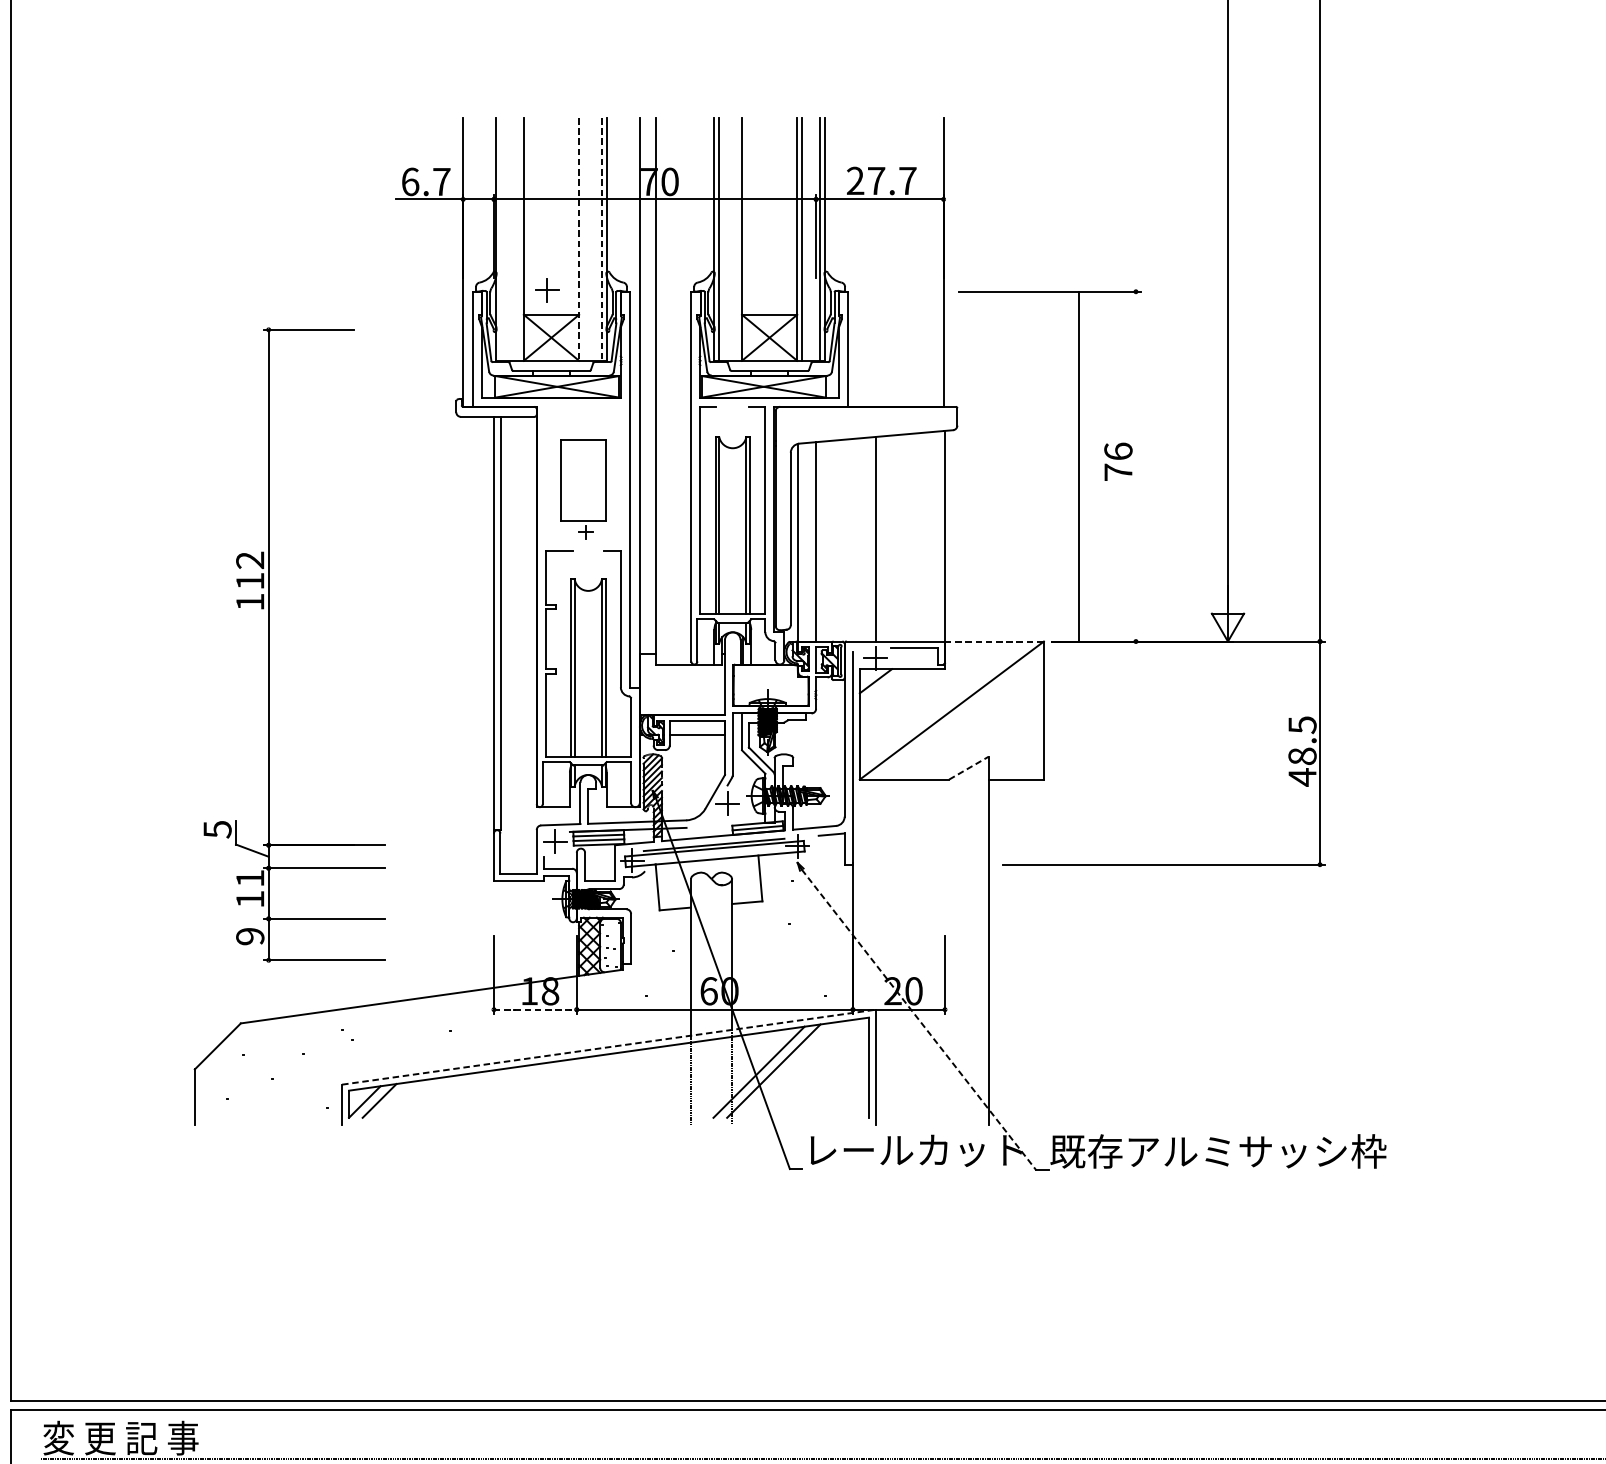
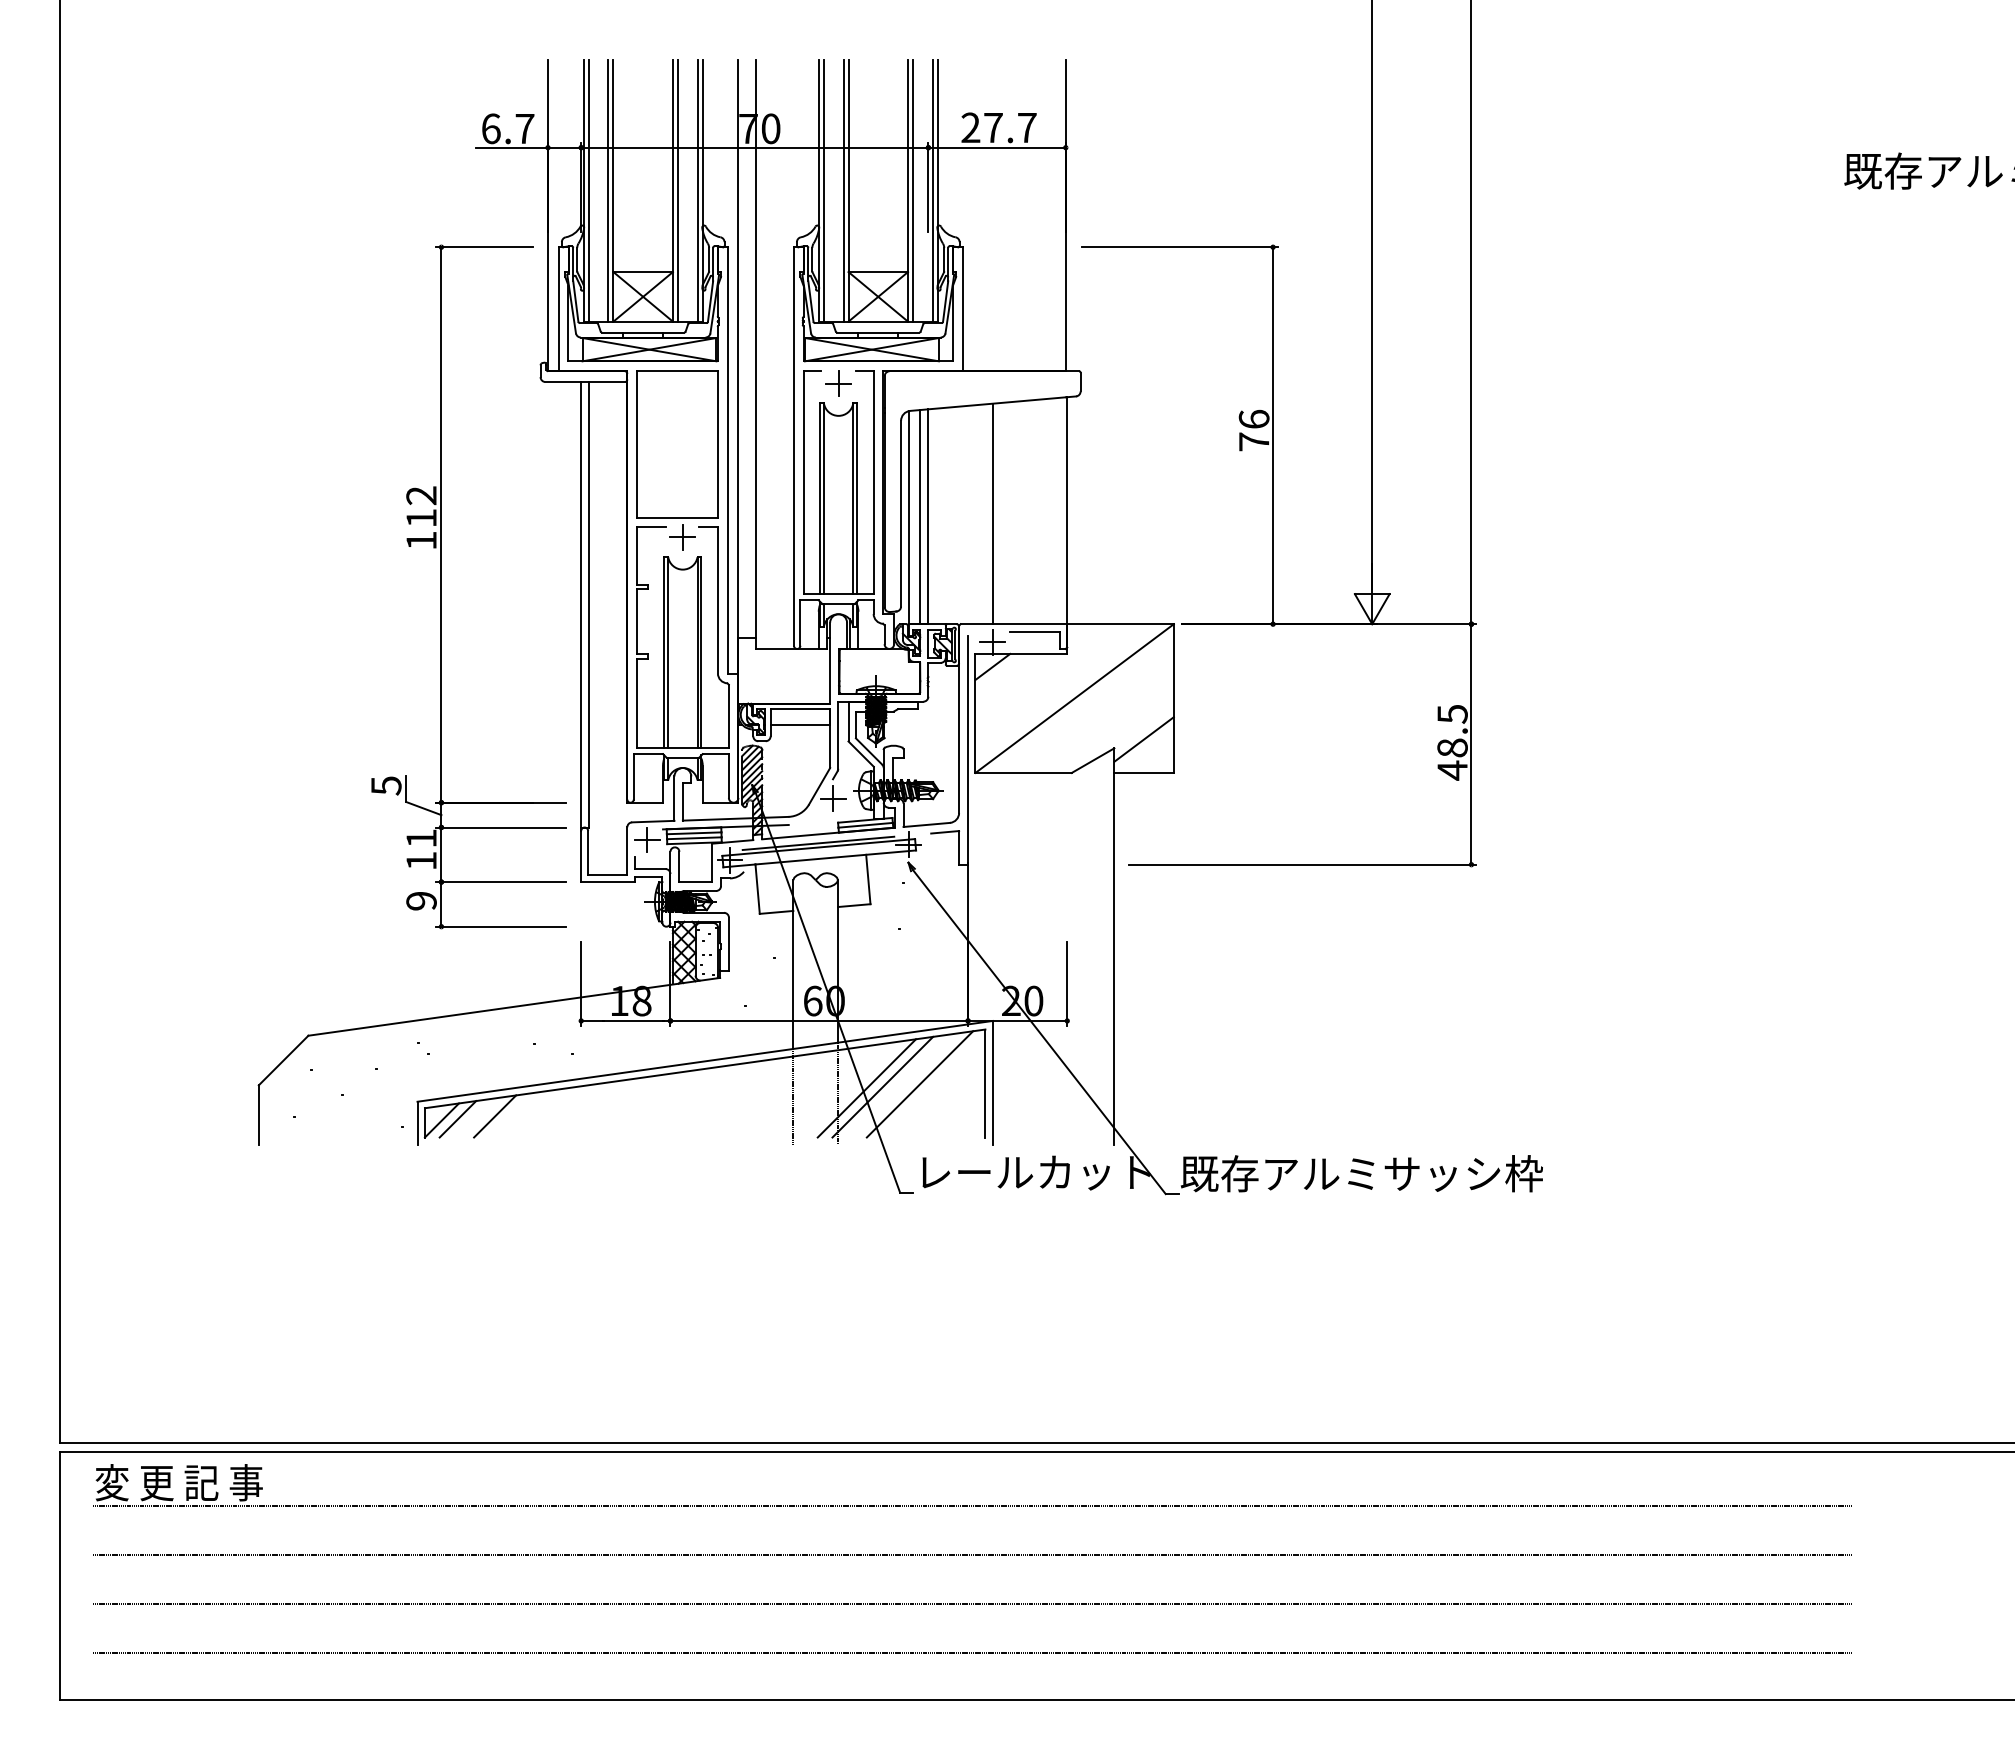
line: (500, 239) -> (588, 190), added
line: (519, 239) -> (608, 190), added
line: (578, 239) -> (672, 190), dashed -> solid
line: (583, 239) -> (677, 190), added
line: (601, 239) -> (697, 190), dashed -> solid
line: (737, 239) -> (843, 190), added
part: (547, 290) -> (838, 383), moved
line: (1079, 466) -> (1273, 435), moved
part: (583, 489) -> (677, 460), size x1.67
line: (808, 542) -> (920, 517), added
line: (995, 641) -> (1121, 624), dashed -> solid
part: (268, 644) -> (441, 586), moved
line: (1015, 748) -> (1143, 739), added
line: (969, 768) -> (1093, 760), dashed -> solid
line: (535, 1009) -> (625, 1020), dashed -> solid
line: (919, 1020) -> (1039, 1032), dashed -> solid
line: (609, 1047) -> (705, 1061), dashed -> solid
line: (807, 1068) -> (919, 1084), added
line: (414, 1098) -> (495, 1116), added

